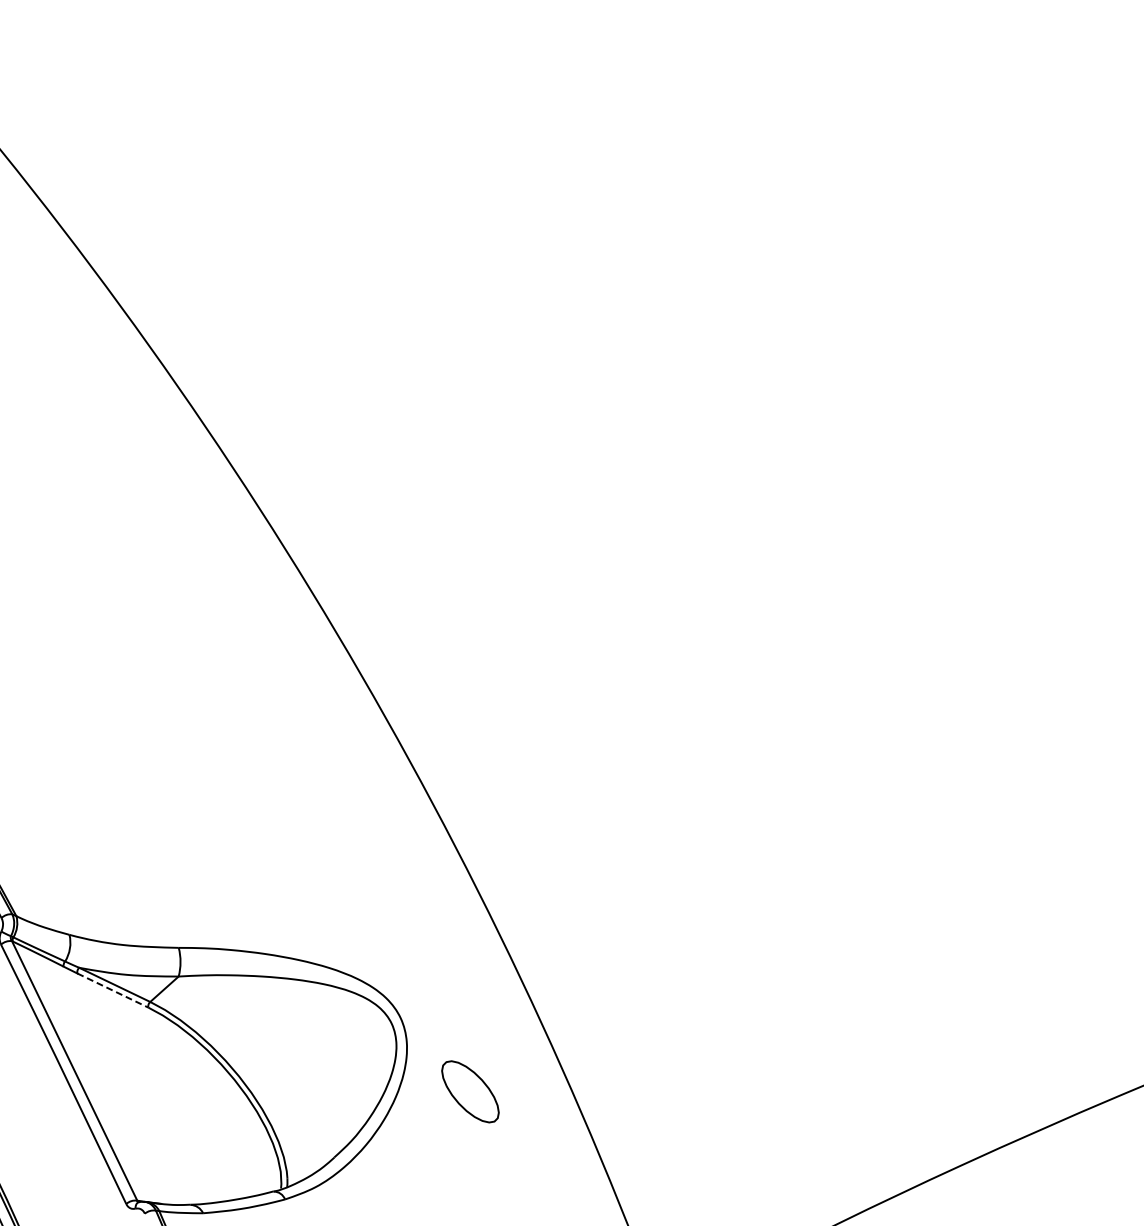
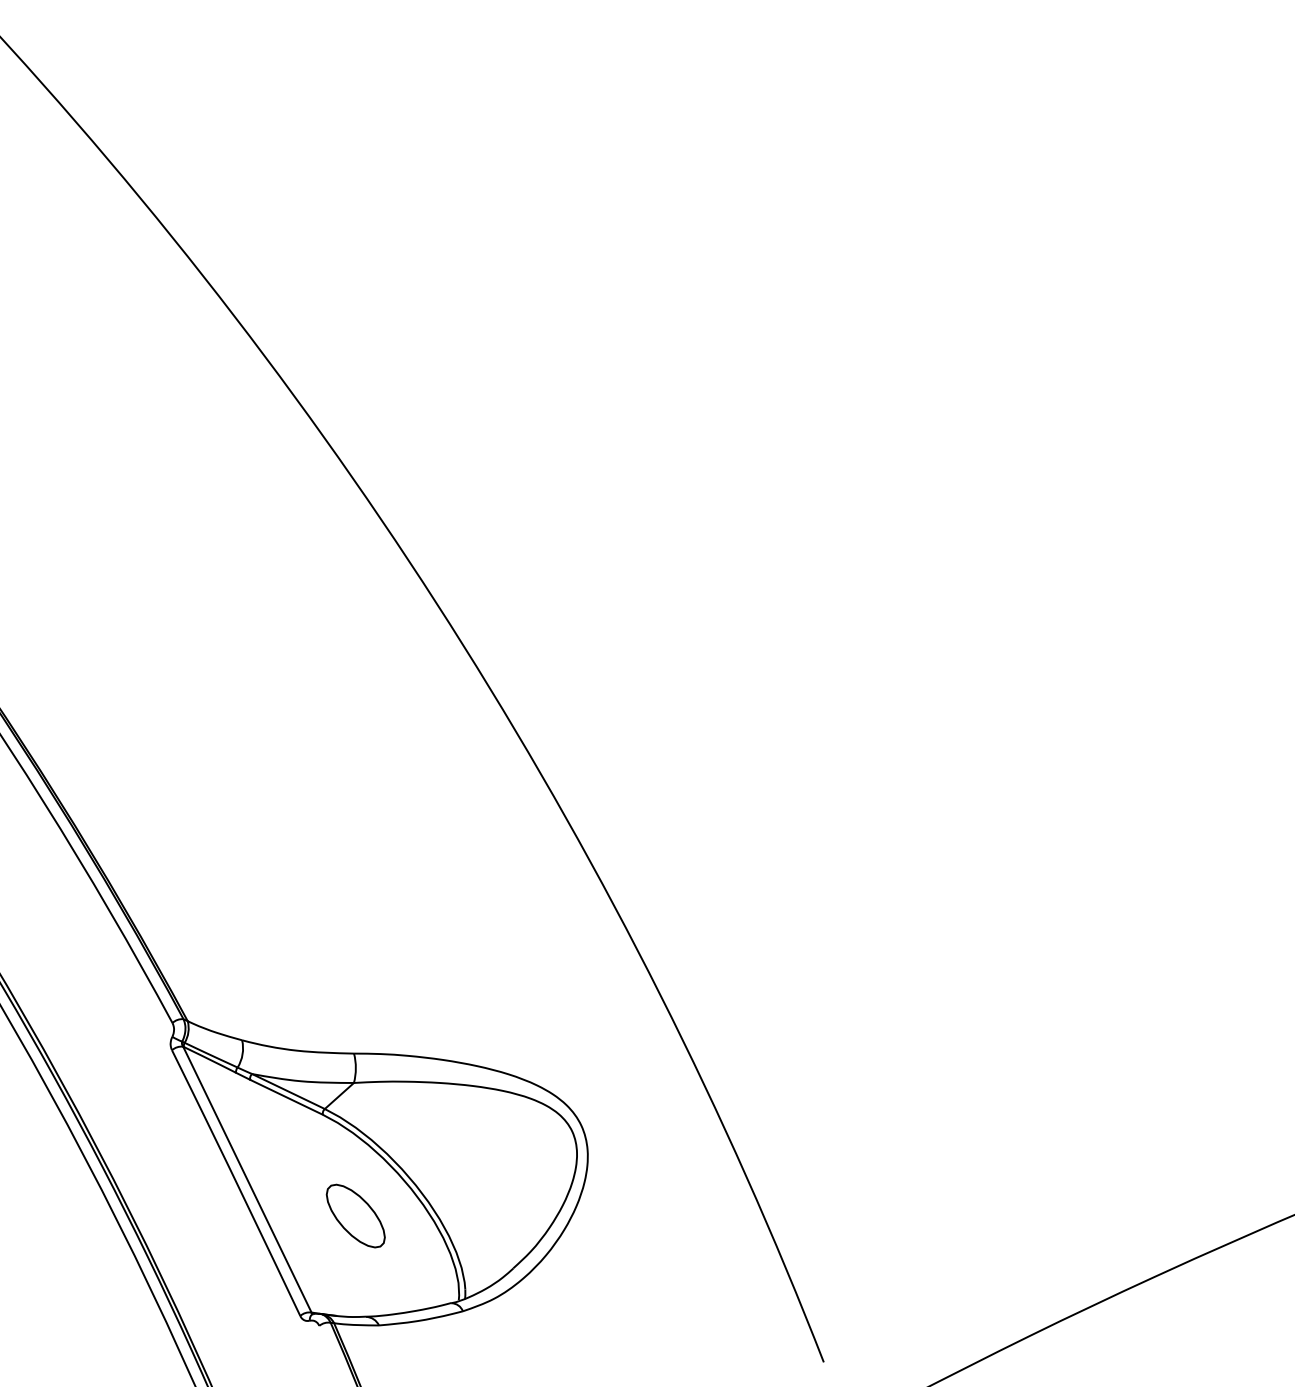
line: (113, 990) -> (287, 1097), dashed -> solid
part: (470, 1091) -> (355, 1215), moved

